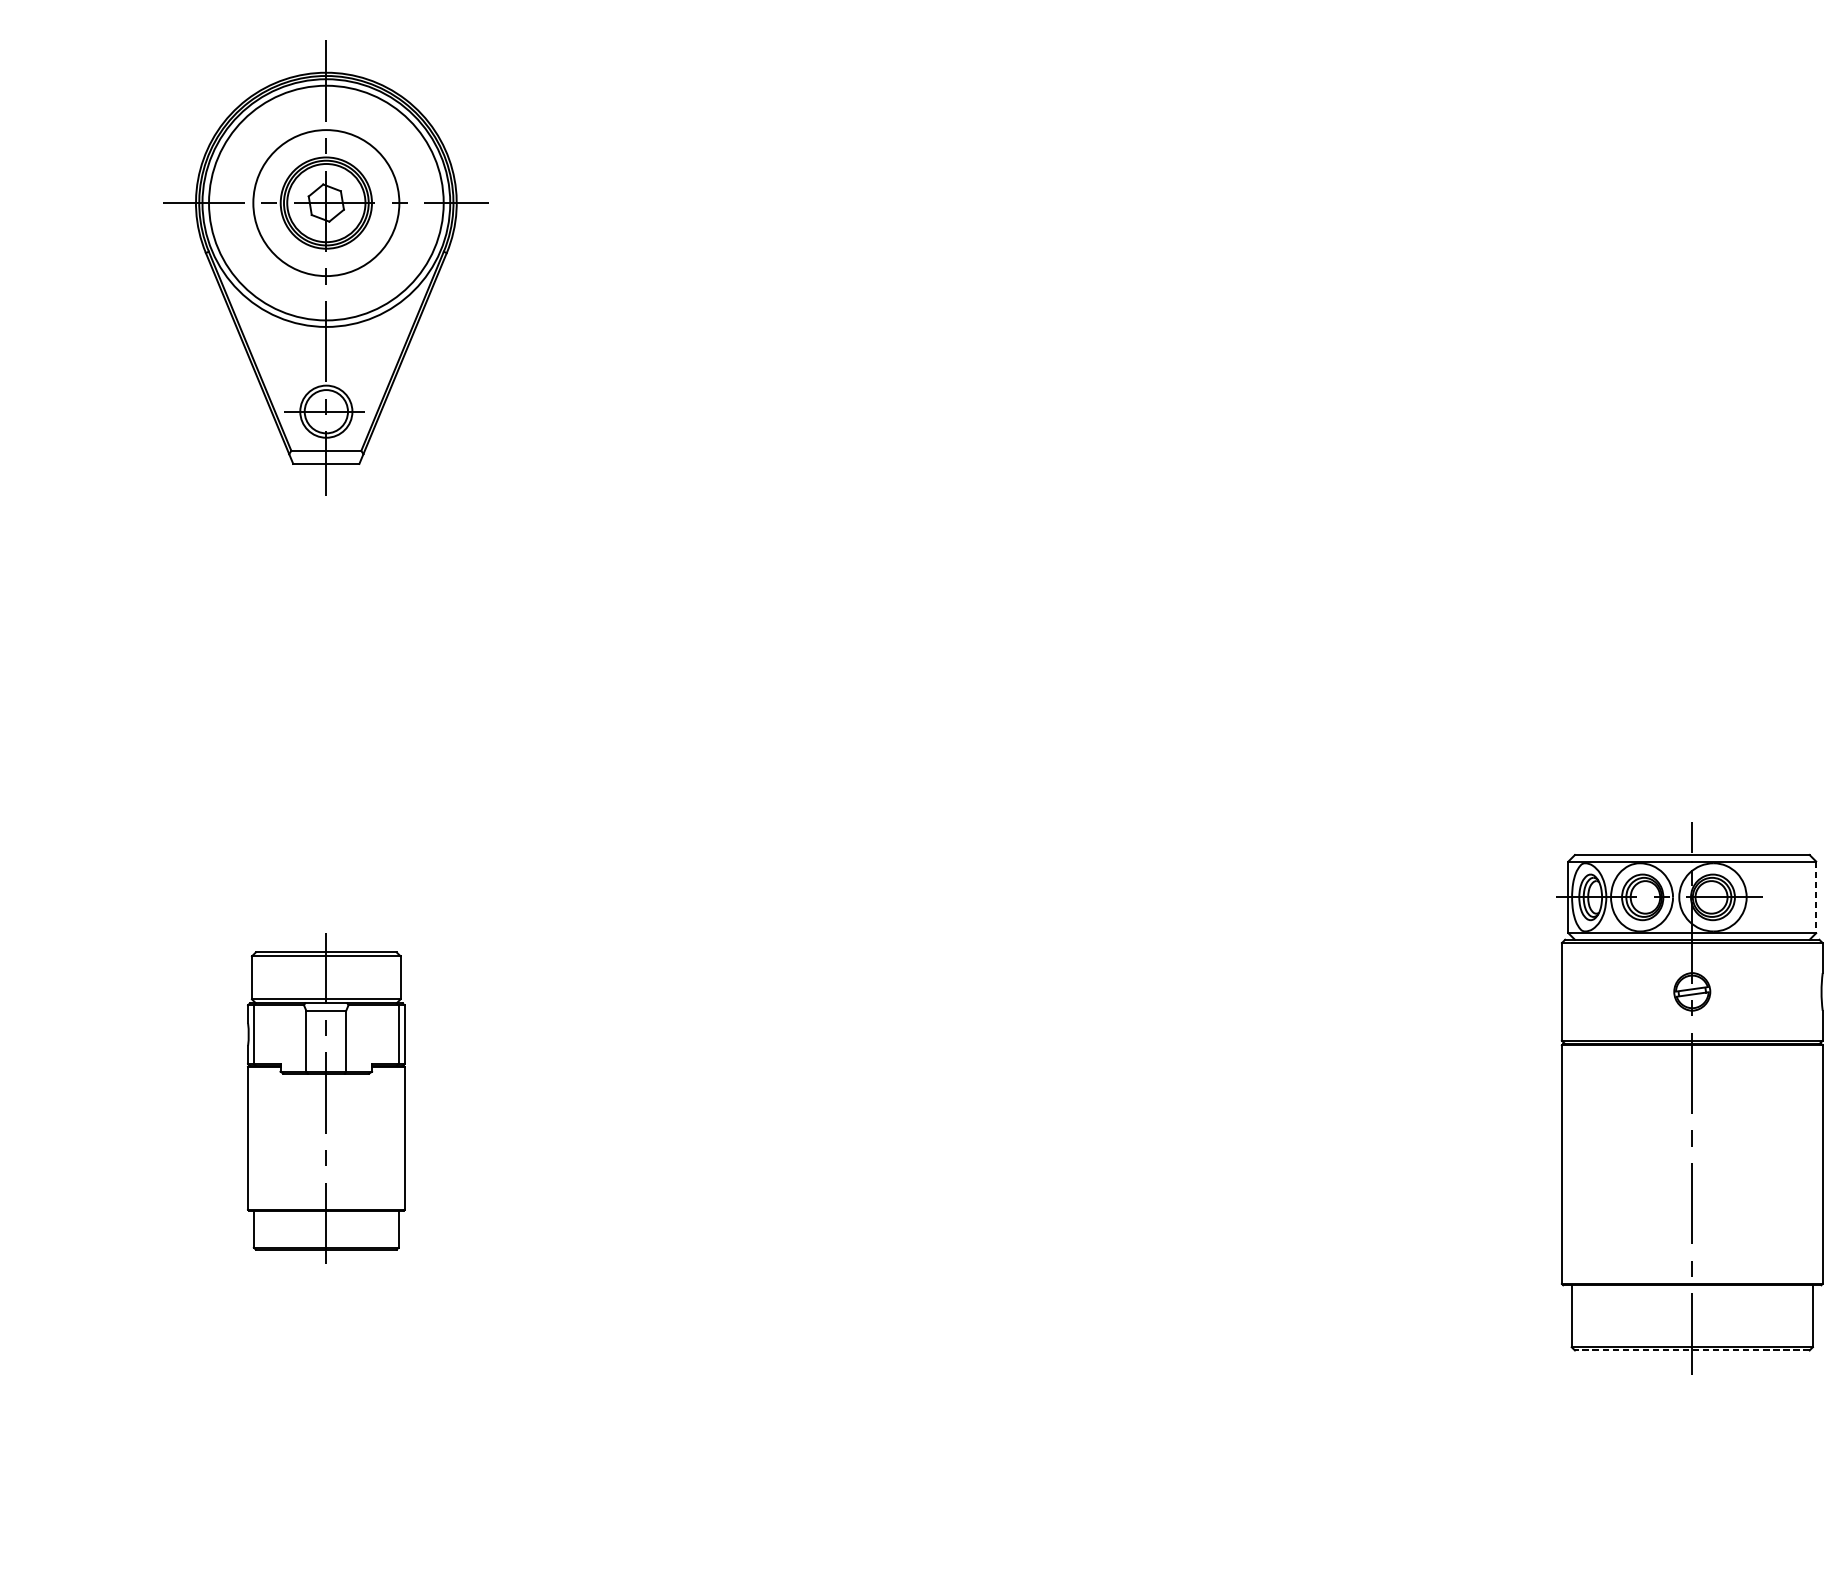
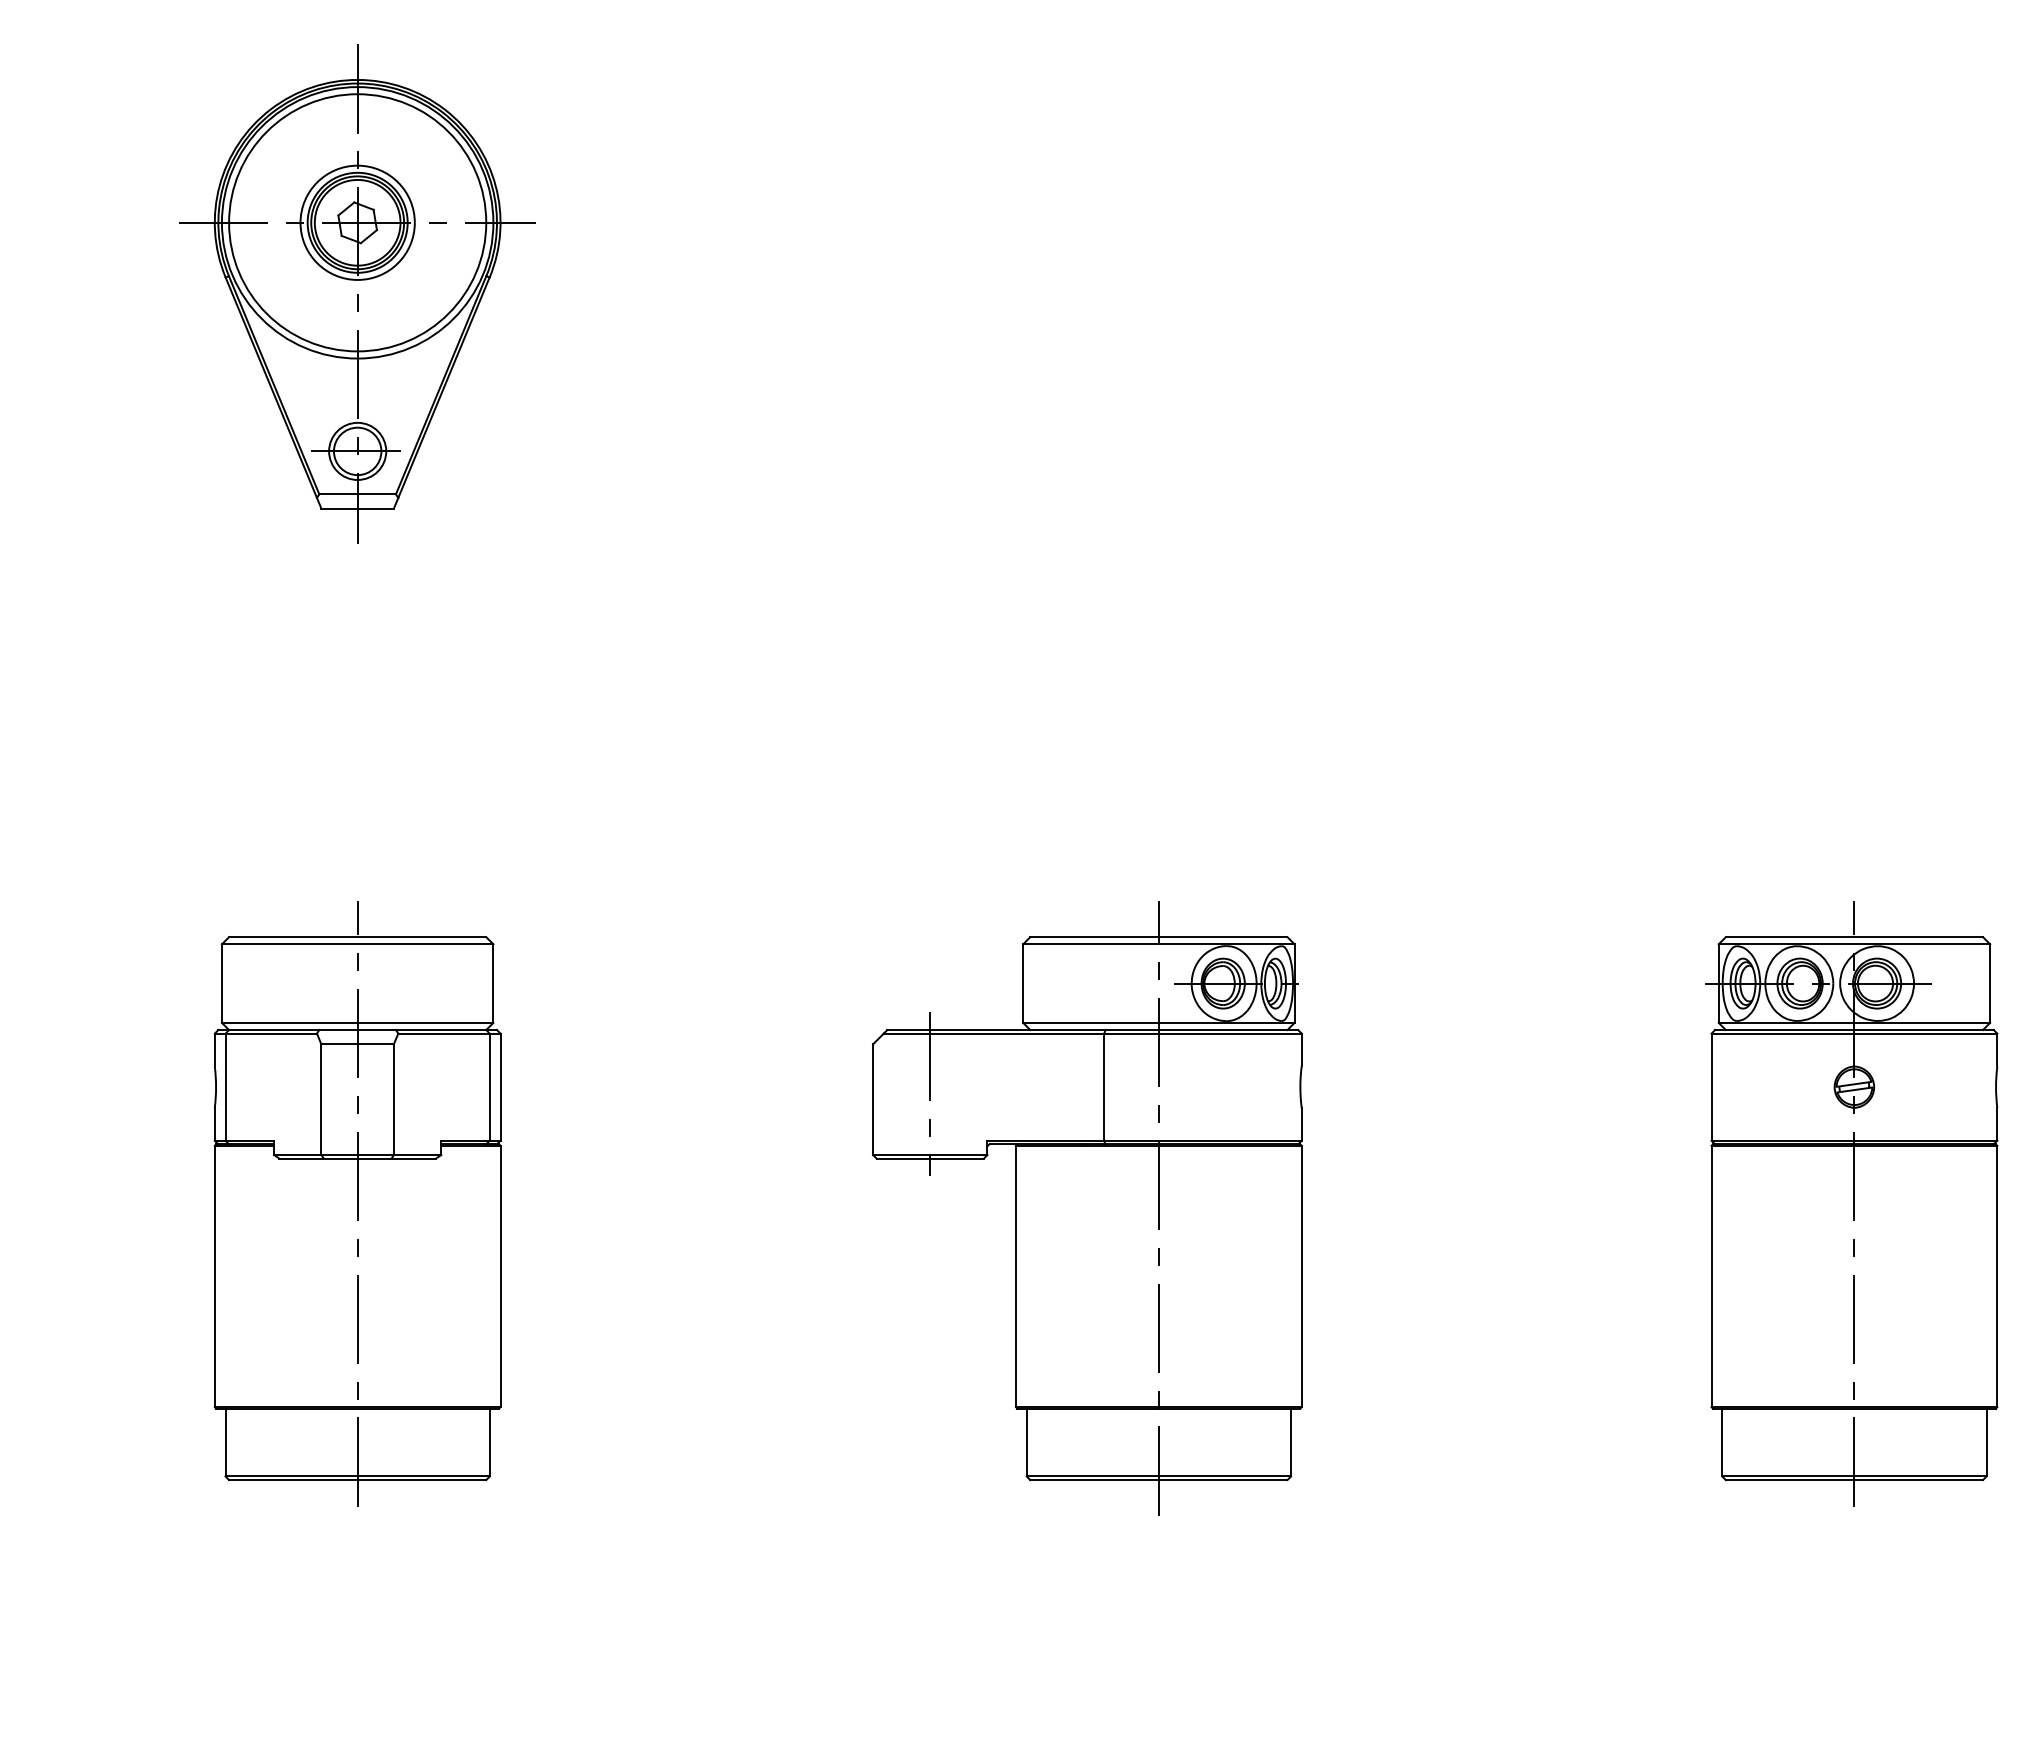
circle: (326, 202) -> (357, 222), size x0.71
line: (1816, 898) -> (1990, 984), dashed -> solid
part: (326, 1098) -> (357, 1203), size x1.67
part: (992, 1102) -> (1087, 1208), added
line: (1692, 1350) -> (1854, 1480), dashed -> solid

